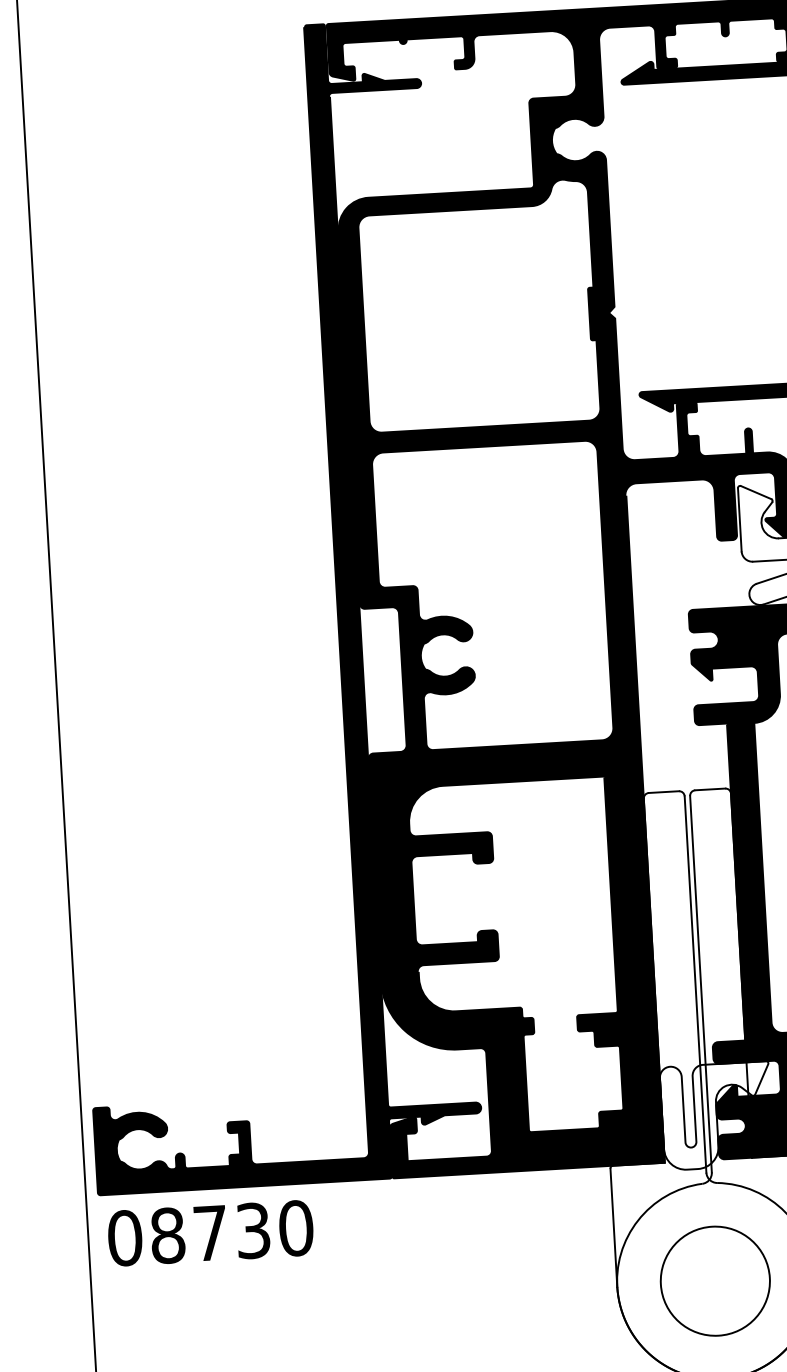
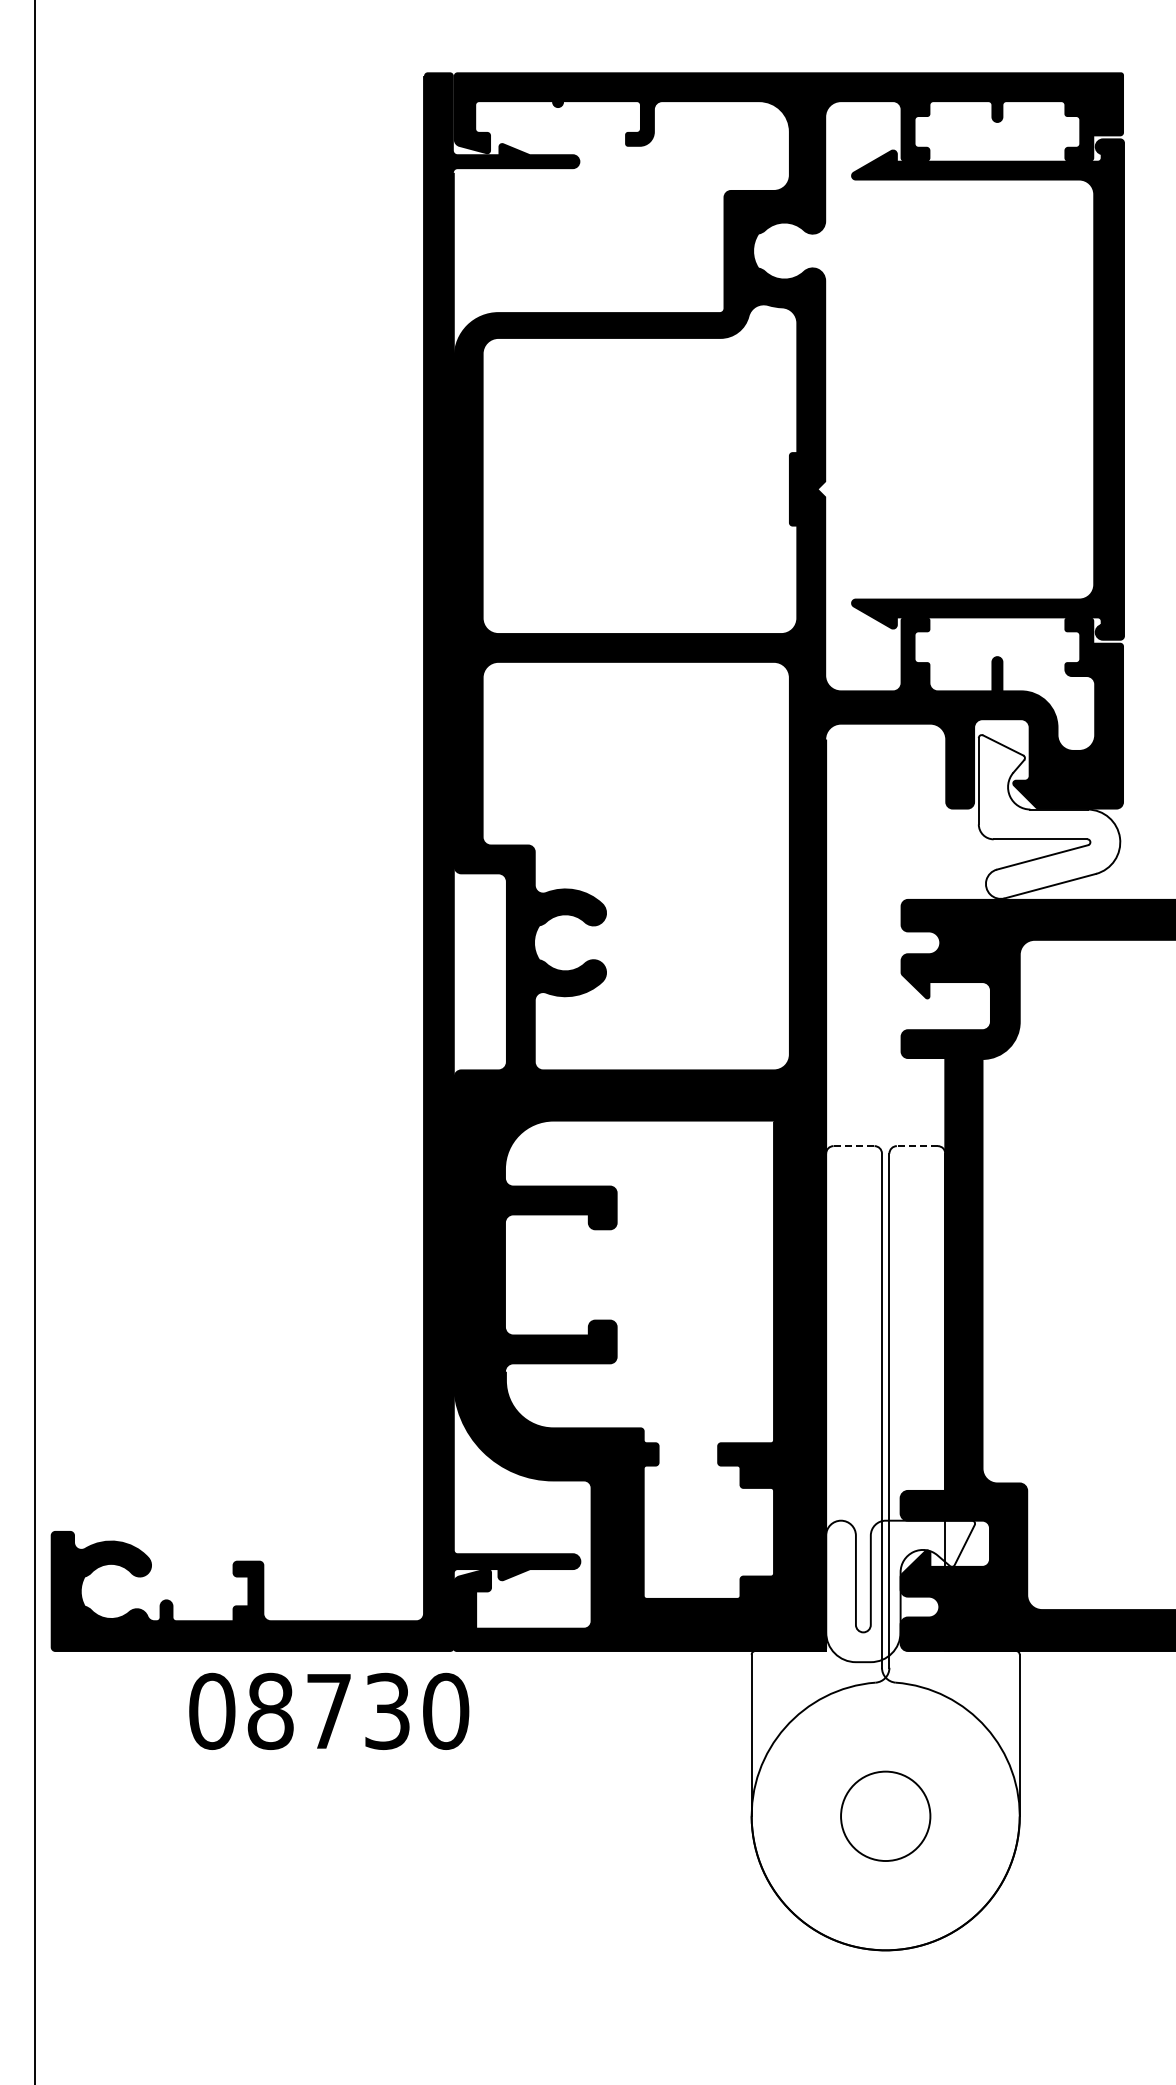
line: (709, 789) -> (916, 1146), solid -> dashed
line: (664, 792) -> (854, 1146), solid -> dashed
text: (210, 1232) -> (329, 1710), moved
circle: (715, 1280) -> (885, 1815), size x0.6

